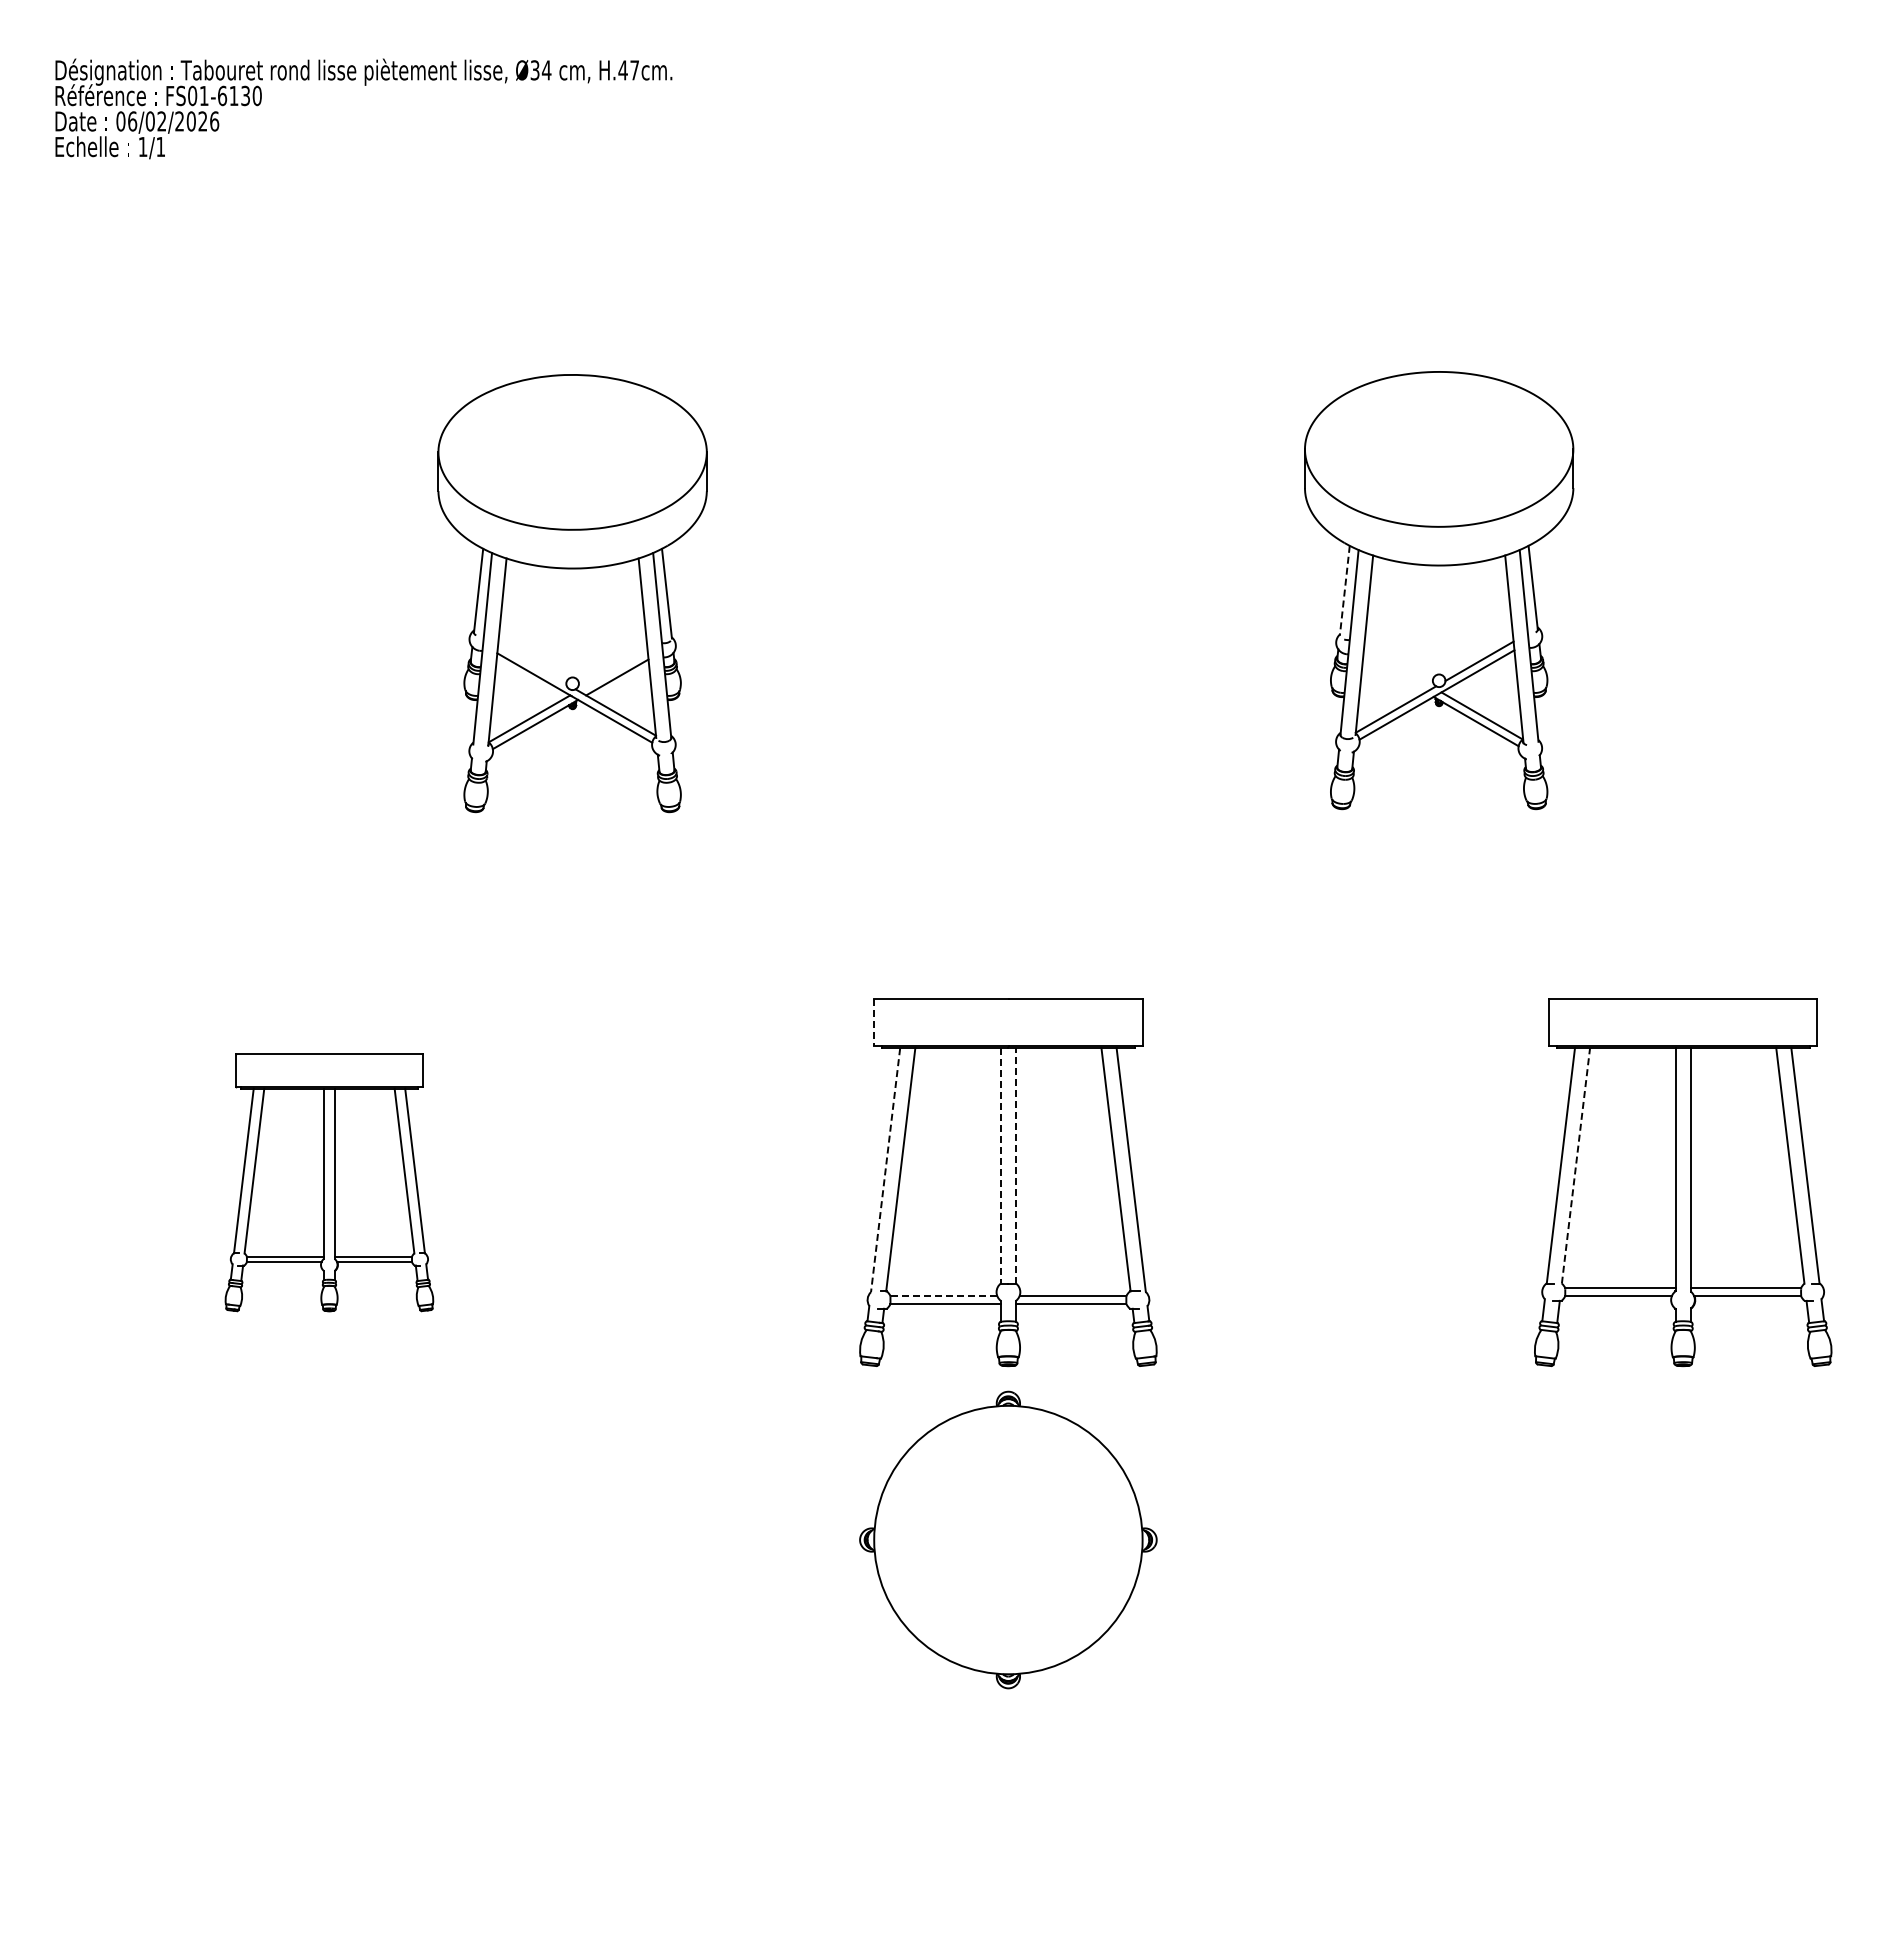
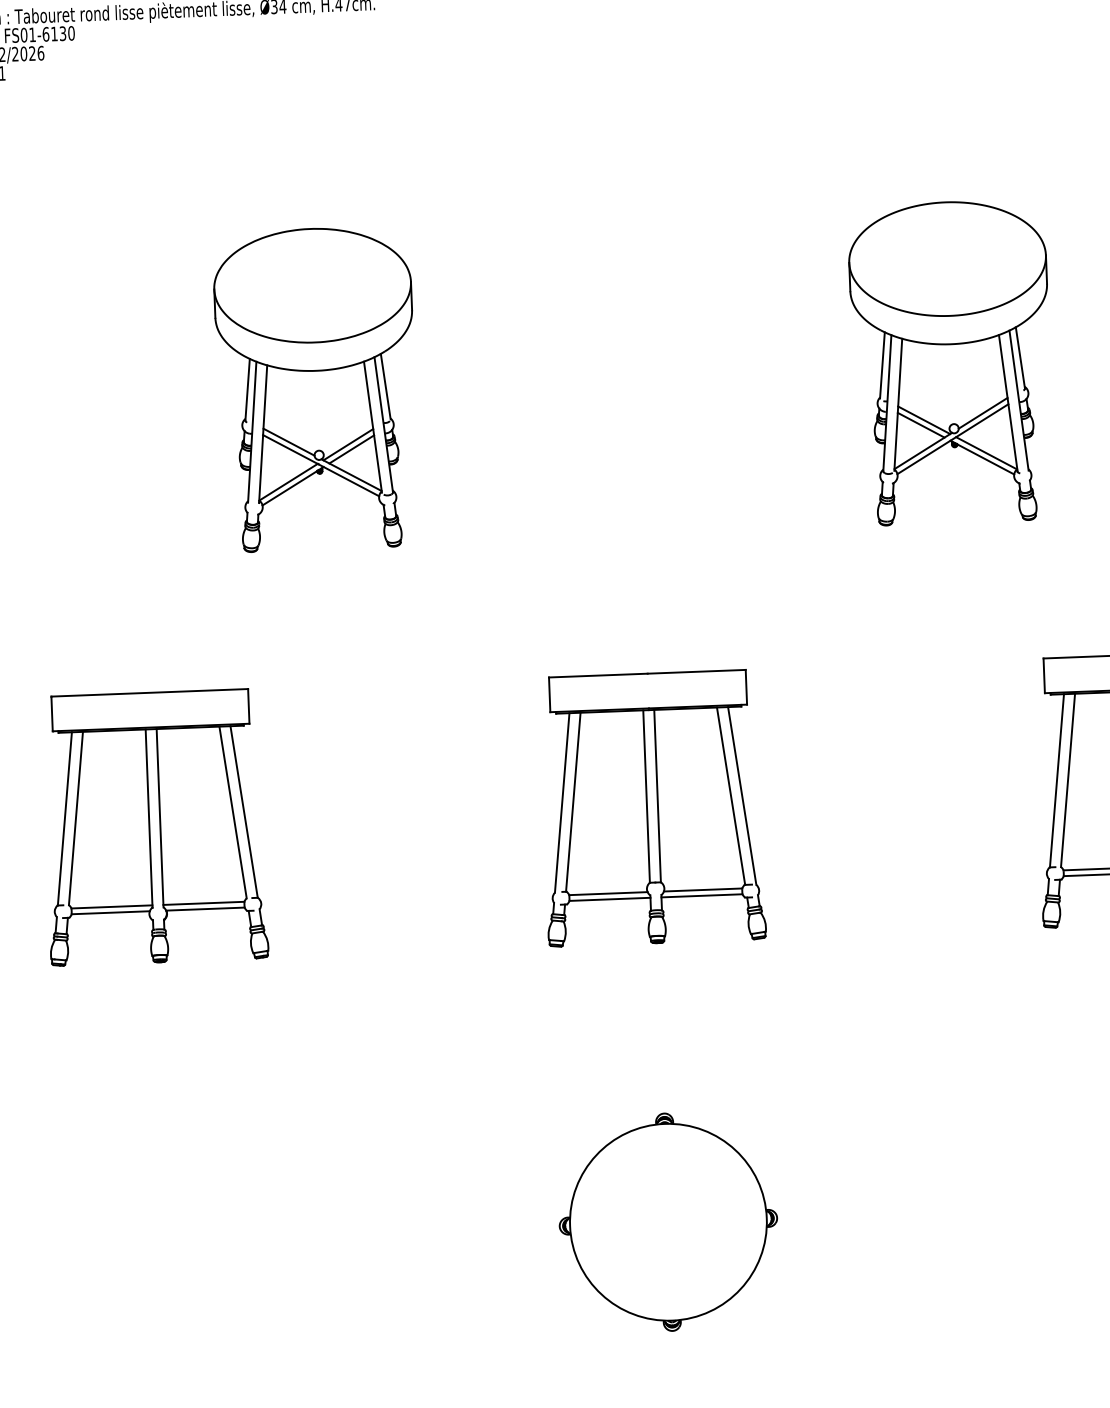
line: (1344, 591) -> (882, 365), dashed -> solid
line: (532, 664) -> (289, 442), added
line: (1398, 667) -> (923, 420), added
line: (612, 670) -> (347, 444), added
line: (1394, 674) -> (921, 425), added
line: (874, 1022) -> (549, 695), dashed -> solid
line: (1000, 1165) -> (646, 796), dashed -> solid
line: (1015, 1165) -> (657, 795), dashed -> solid
line: (1575, 1165) -> (1067, 780), dashed -> solid
line: (885, 1170) -> (562, 803), dashed -> solid
part: (329, 1182) -> (155, 827), size x1.43
line: (943, 1296) -> (608, 893), dashed -> solid
part: (1008, 1539) -> (668, 1221), moved

